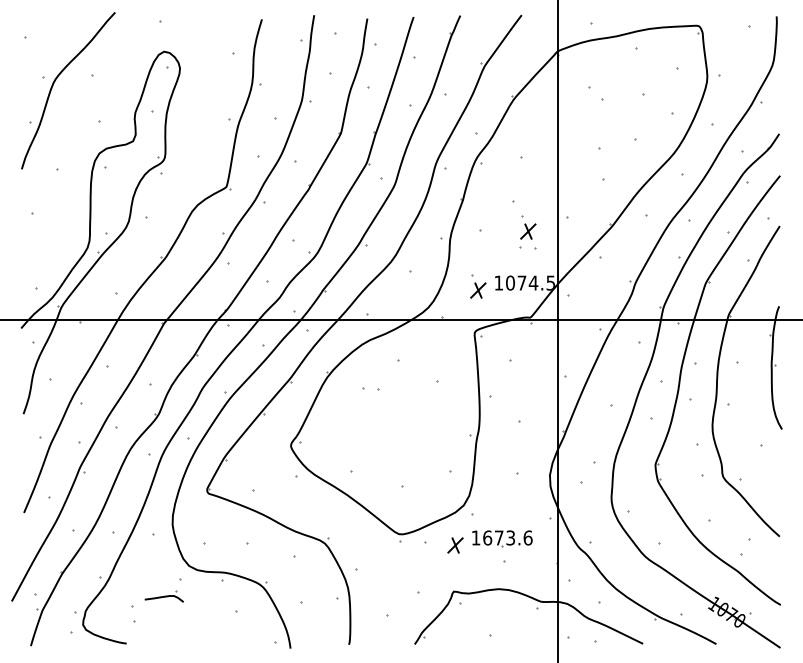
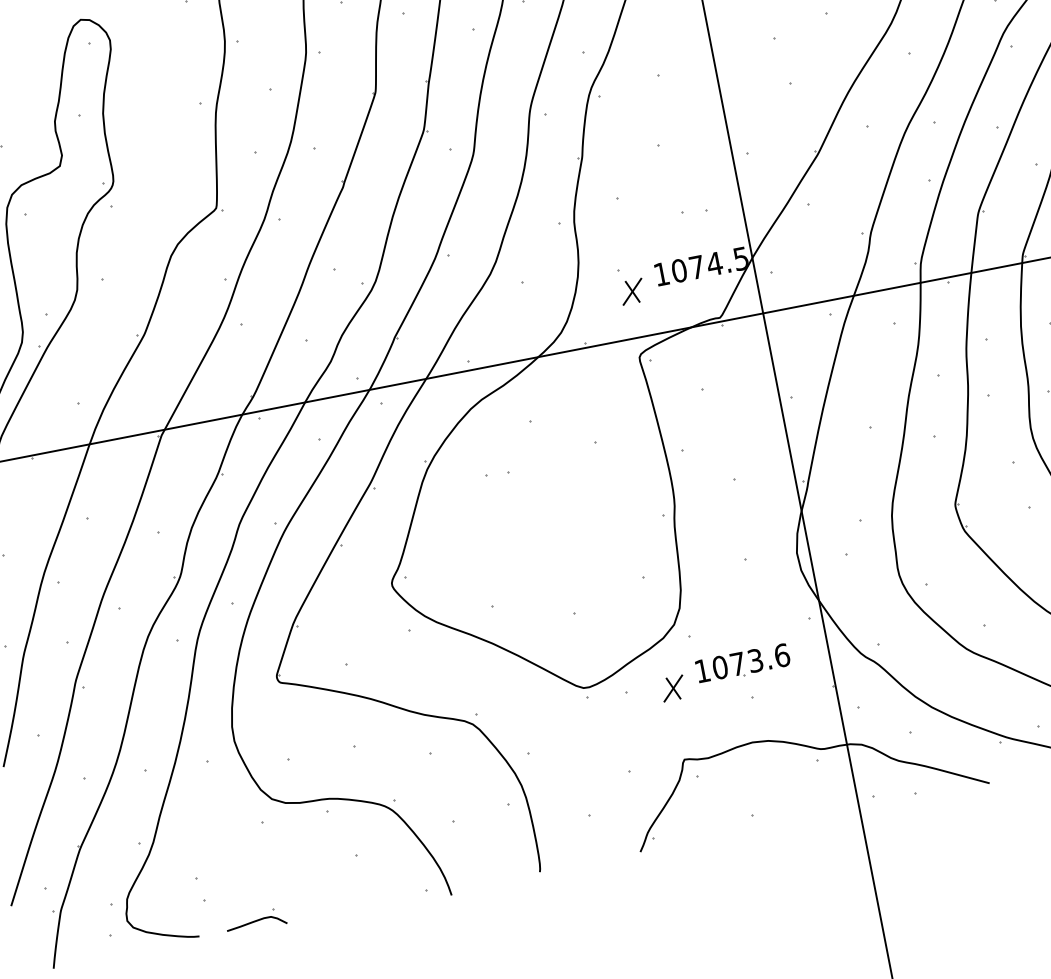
part: (528, 227) -> (690, 180), removed
text: (487, 537) -> (719, 666), 1673.6 -> 1073.6
part: (163, 596) -> (254, 920), moved

